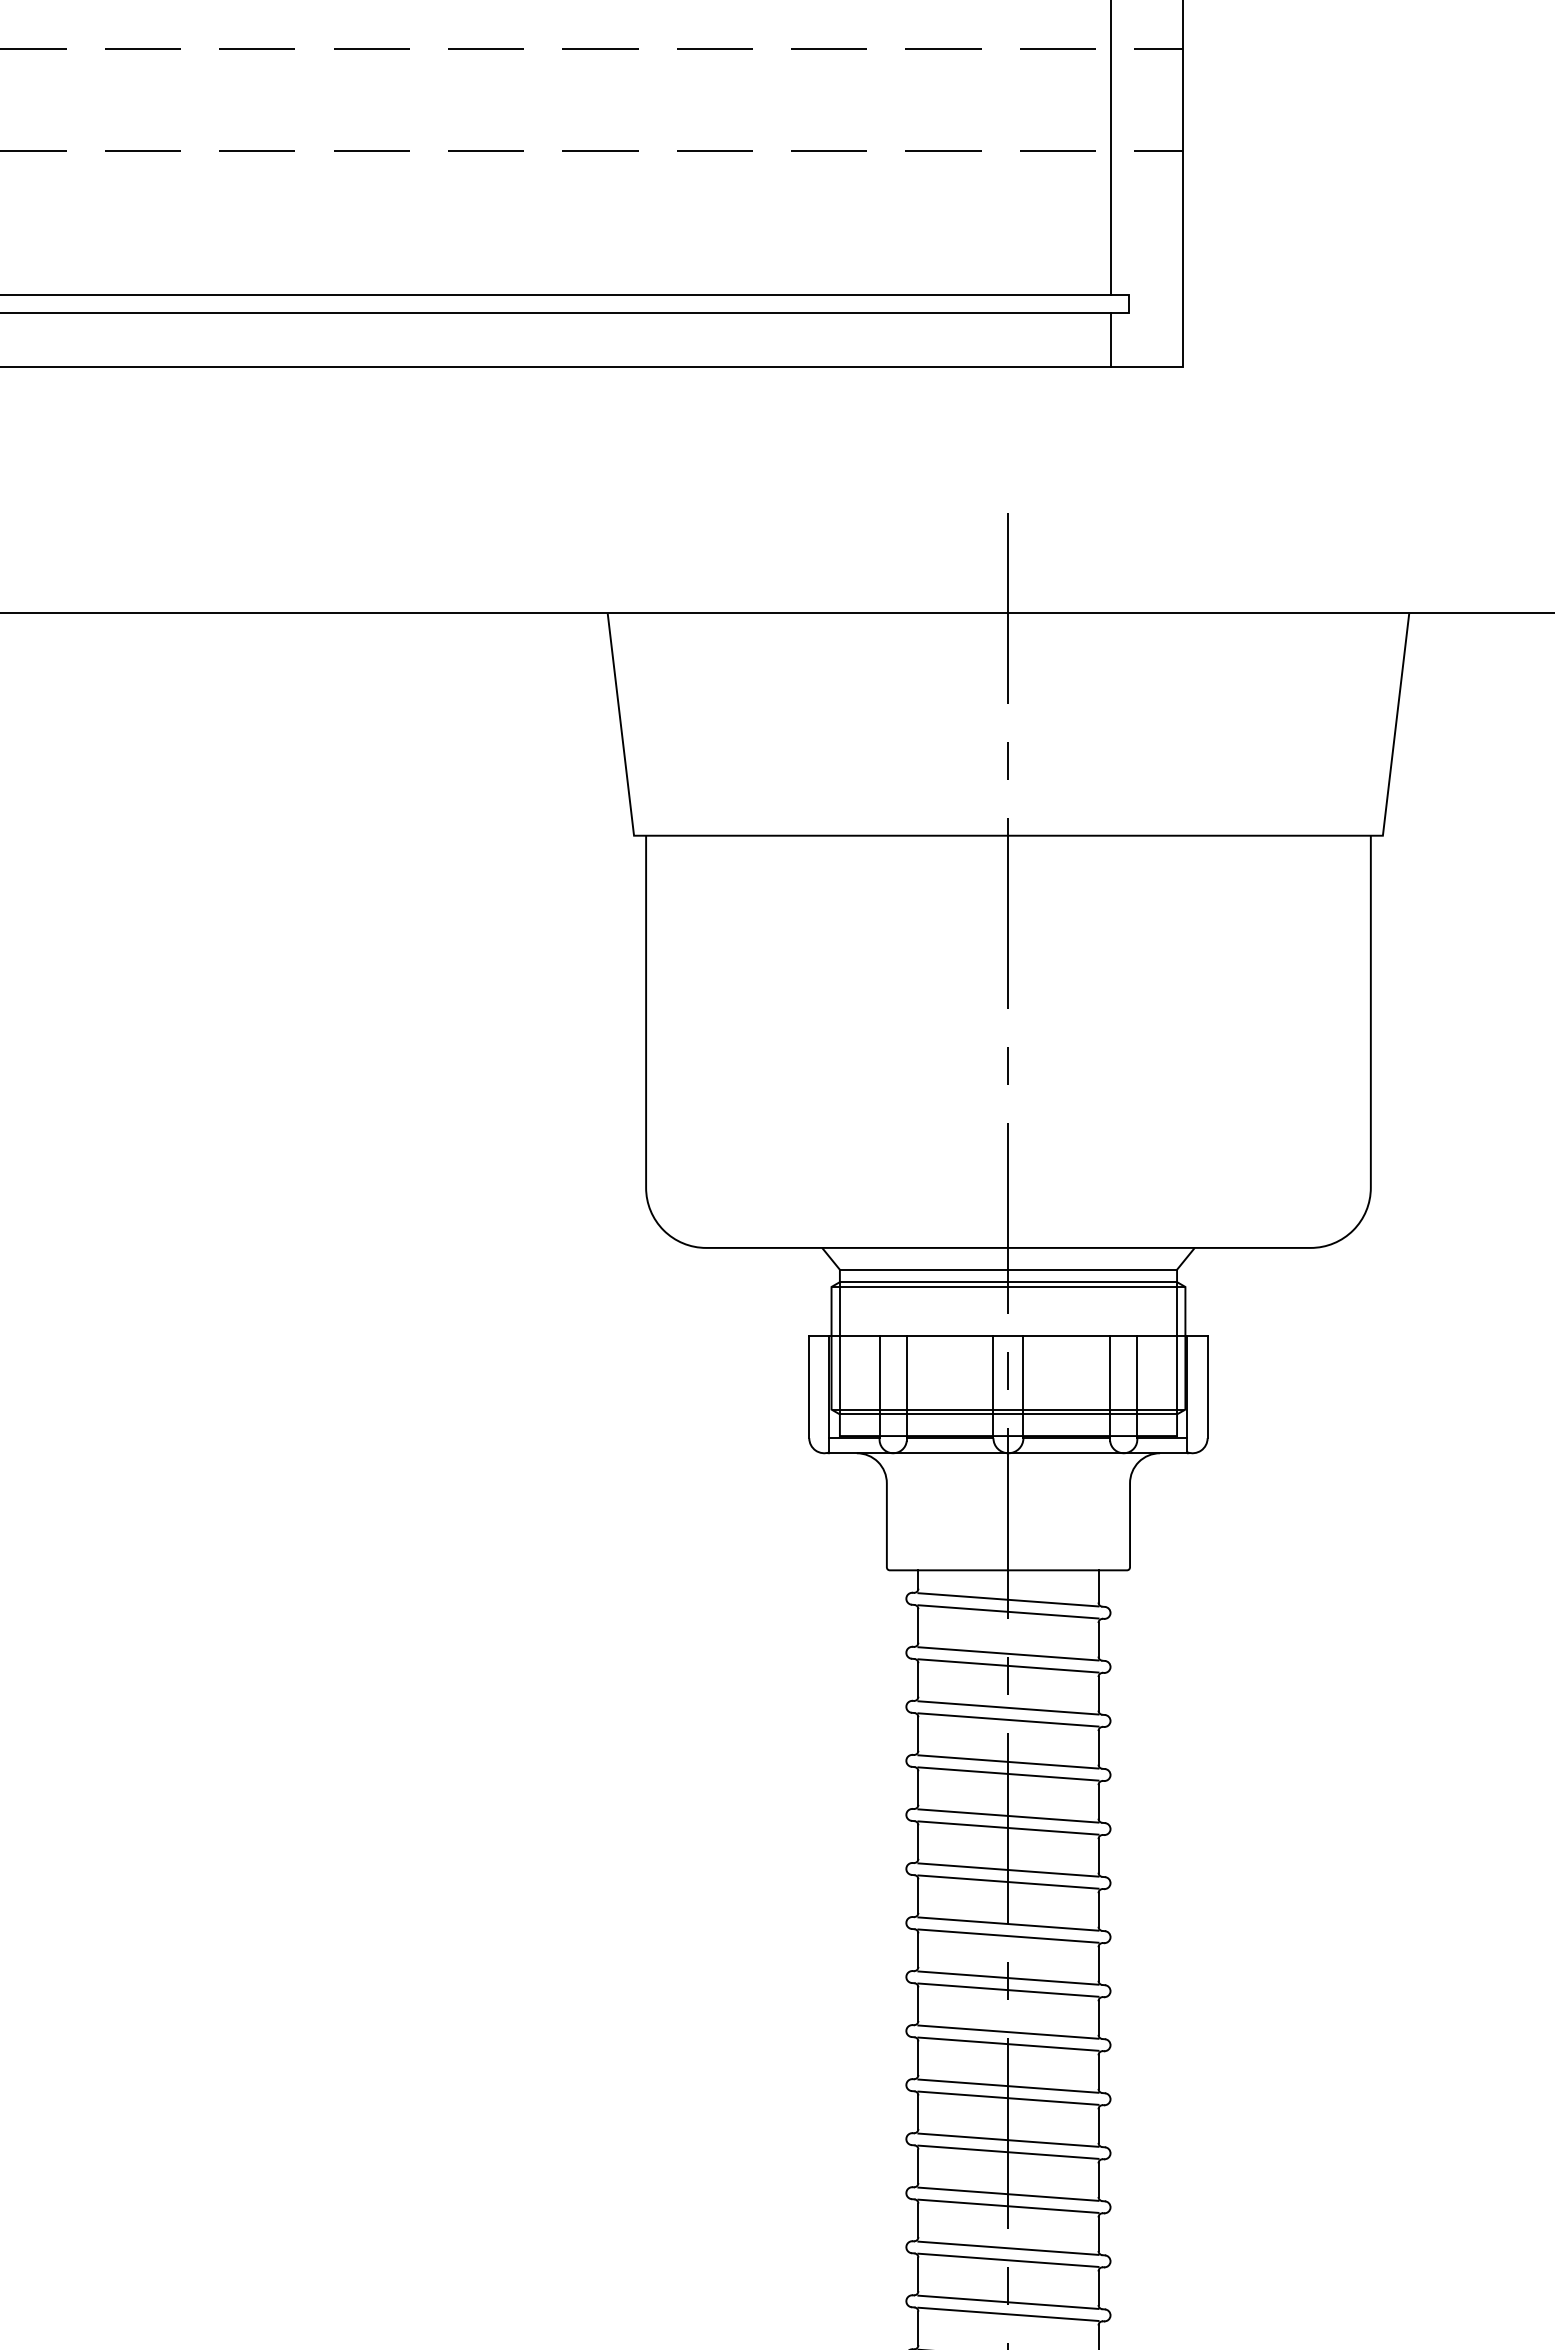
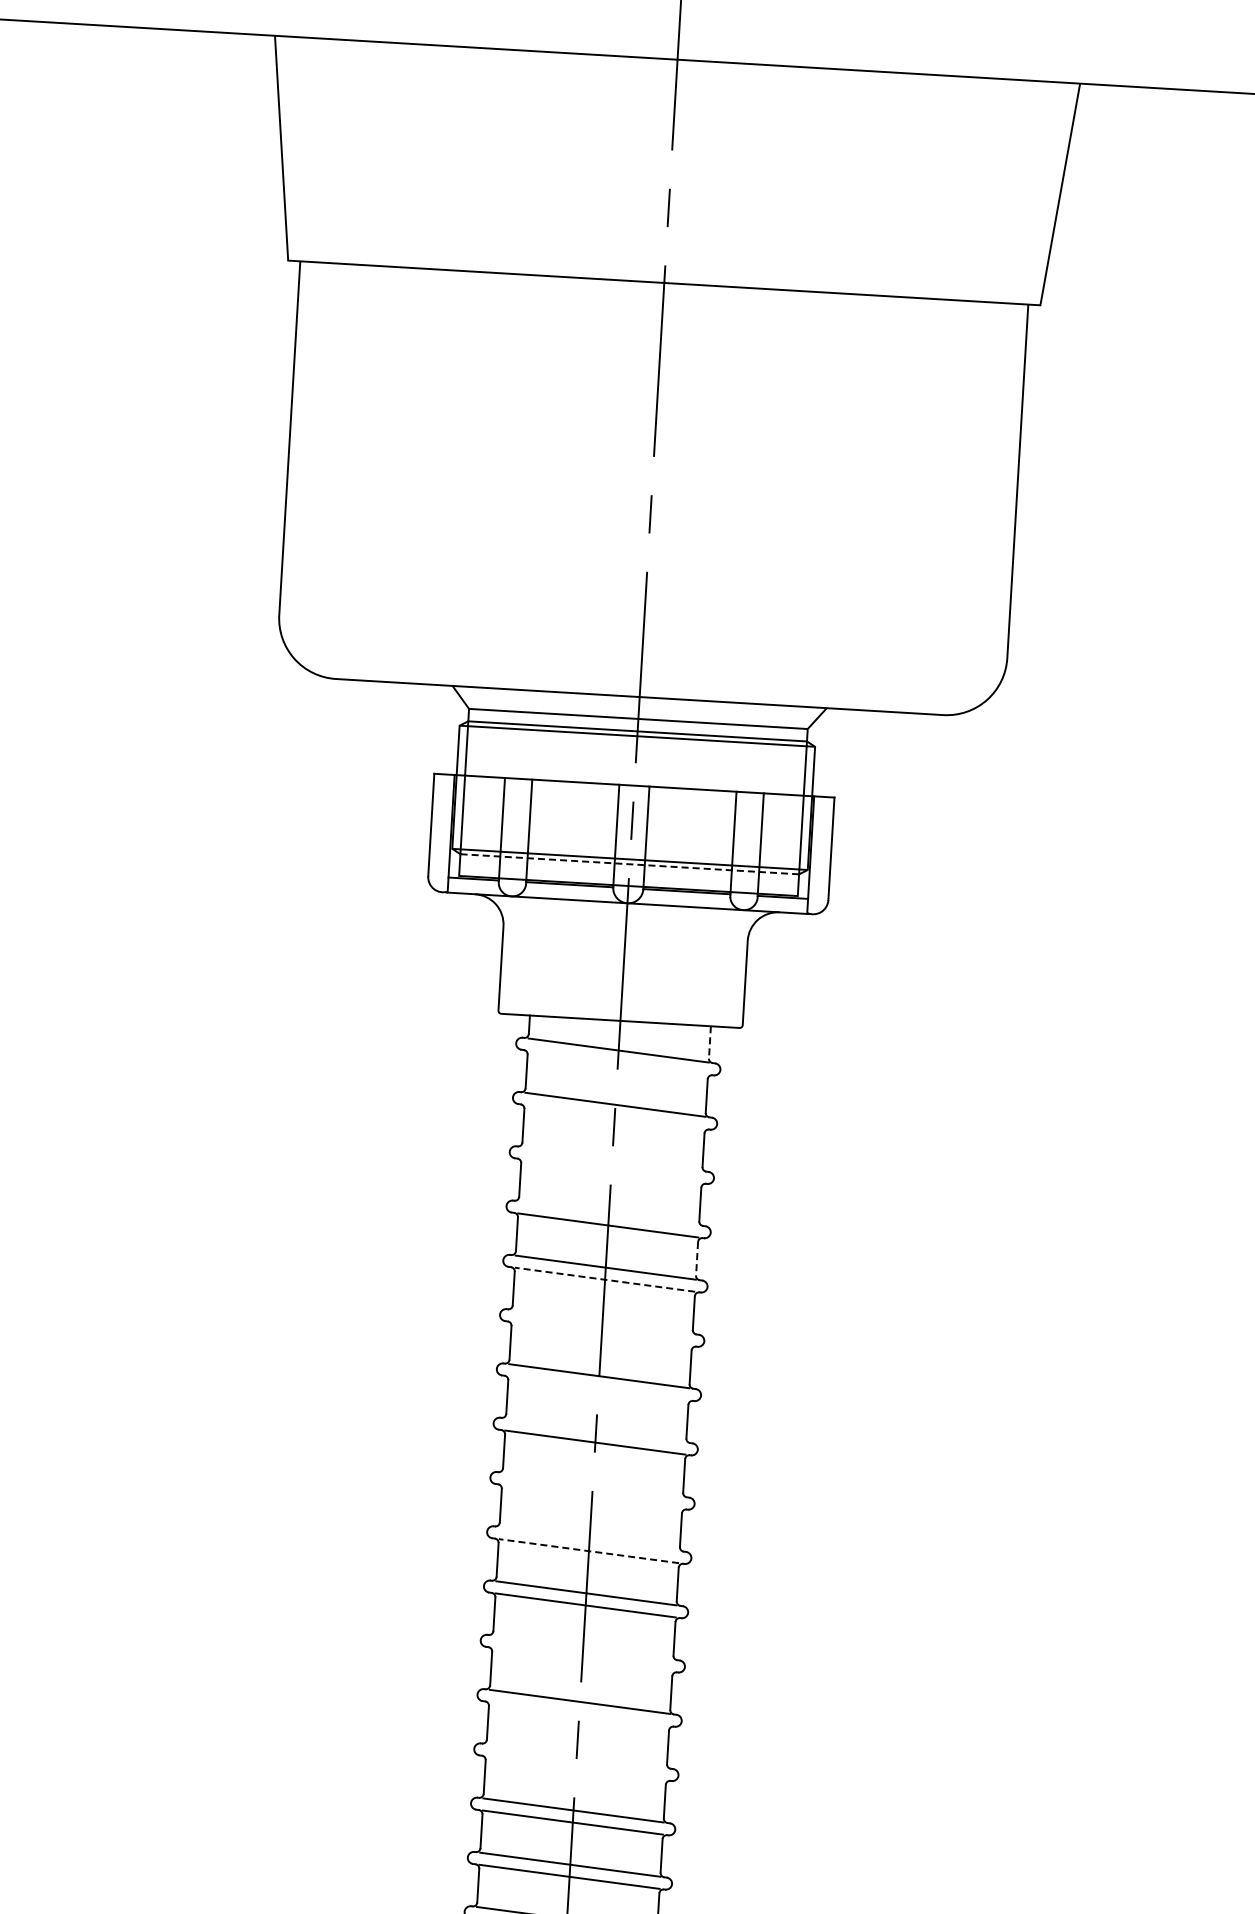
line: (1008, 1414) -> (629, 864), solid -> dashed
line: (1098, 1586) -> (709, 1042), solid -> dashed
line: (1008, 1611) -> (618, 1062), removed
line: (1008, 1665) -> (614, 1116), removed
line: (1008, 1707) -> (612, 1158), removed
line: (1008, 1719) -> (611, 1170), removed
line: (1008, 1761) -> (609, 1212), removed
line: (1098, 1801) -> (697, 1258), solid -> dashed
line: (1007, 1827) -> (604, 1279), solid -> dashed
line: (1008, 1869) -> (602, 1321), removed
line: (1008, 1881) -> (601, 1333), removed
line: (1008, 1935) -> (598, 1387), removed
line: (1008, 1977) -> (596, 1429), removed
line: (1008, 2031) -> (592, 1484), removed
line: (1008, 2043) -> (592, 1496), removed
line: (1008, 2085) -> (589, 1538), removed
line: (1007, 2098) -> (587, 1551), solid -> dashed
line: (1008, 2193) -> (583, 1646), removed
line: (1008, 2205) -> (582, 1658), removed
line: (1008, 2259) -> (579, 1713), removed
line: (1008, 2301) -> (576, 1755), removed
line: (1008, 2313) -> (576, 1767), removed

